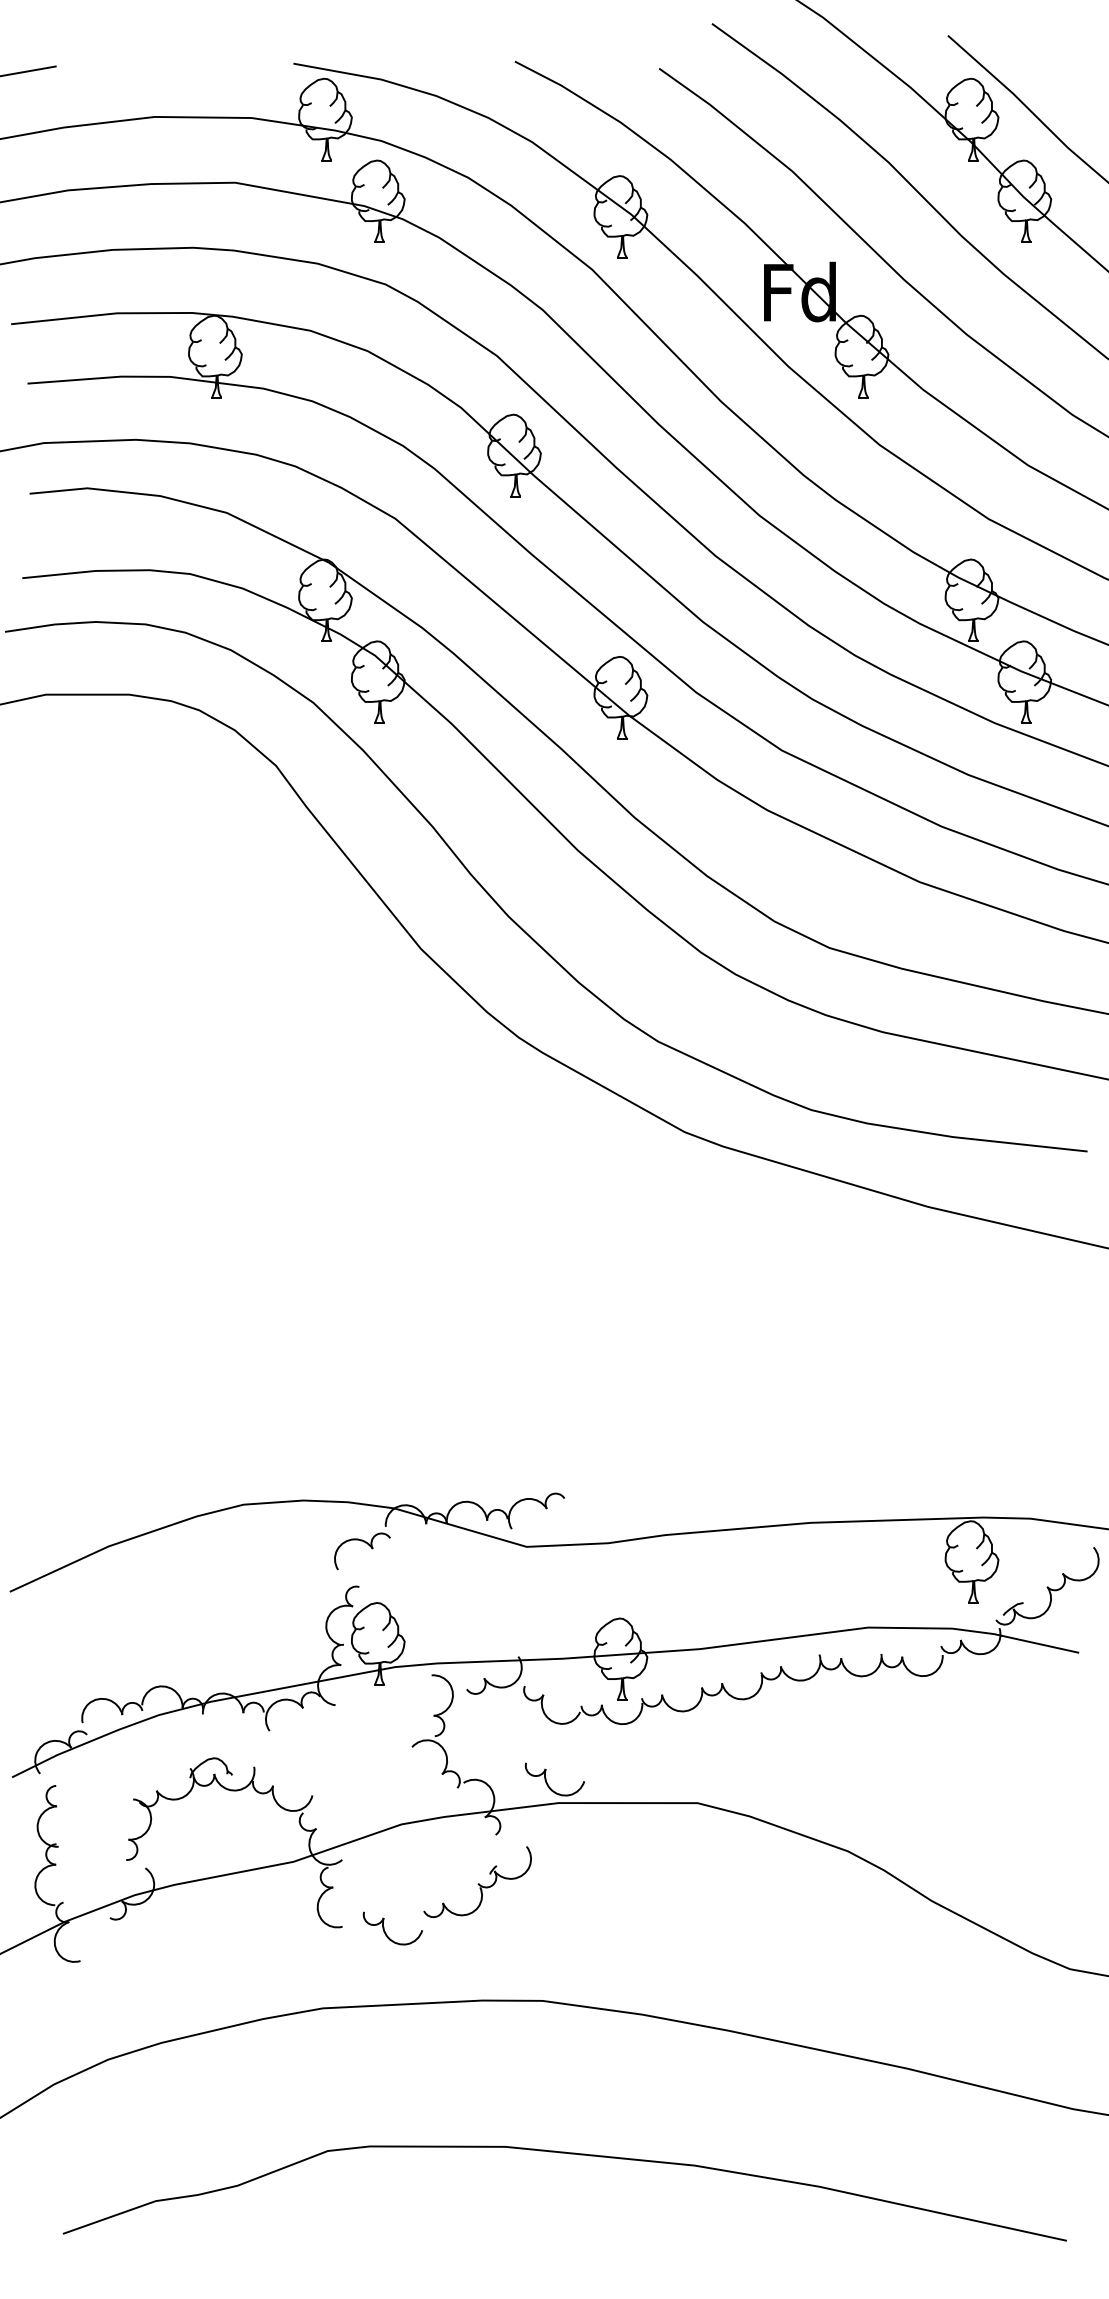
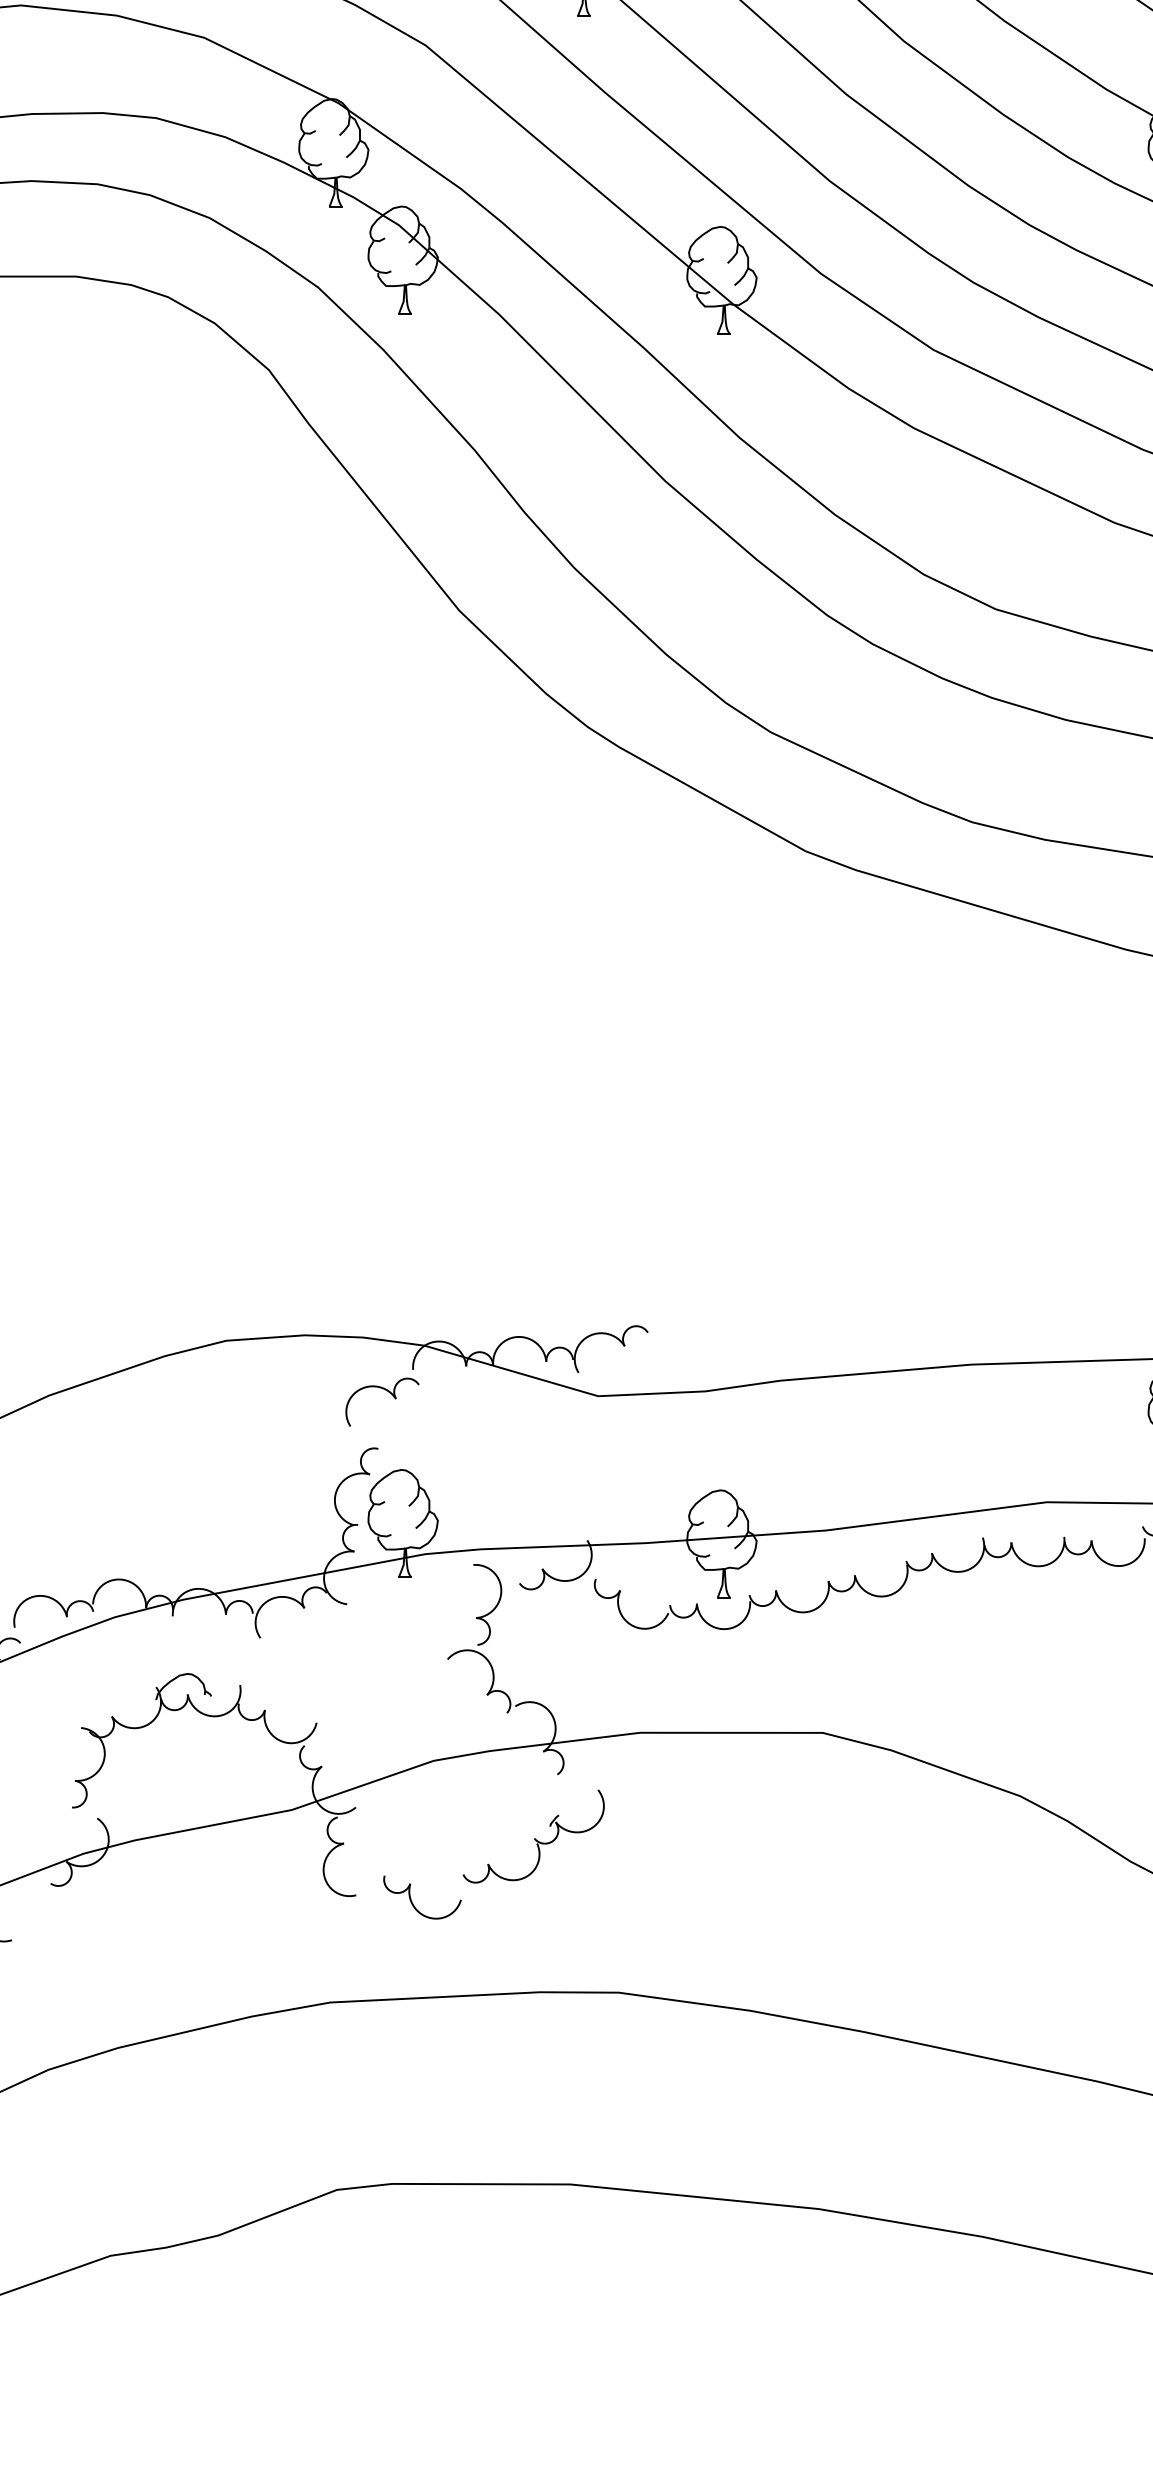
part: (547, 1782) -> (625, 1705), removed

